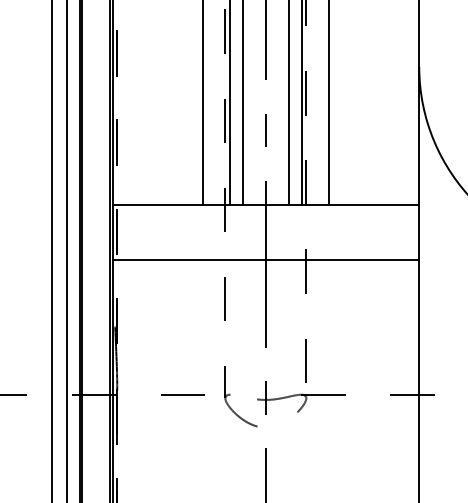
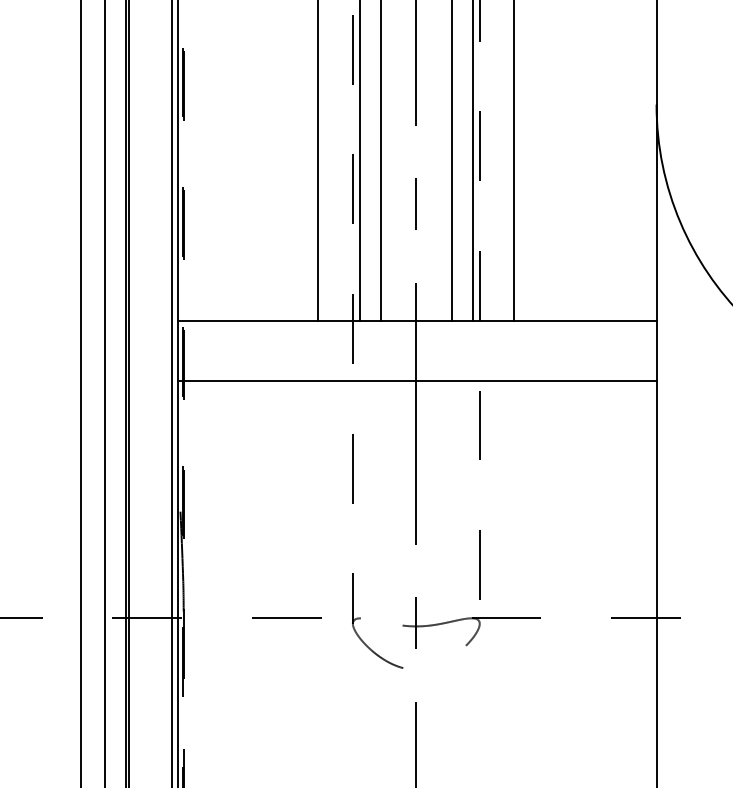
line: (266, 260) -> (417, 381), moved

